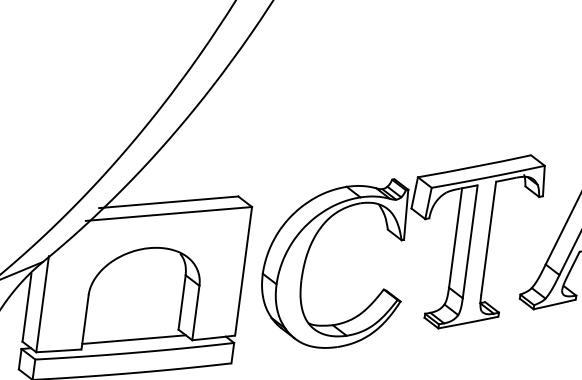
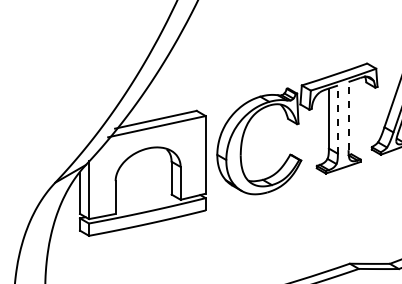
line: (488, 237) -> (348, 115), solid -> dashed
line: (469, 241) -> (337, 119), solid -> dashed
line: (133, 338) -> (145, 203), removed

